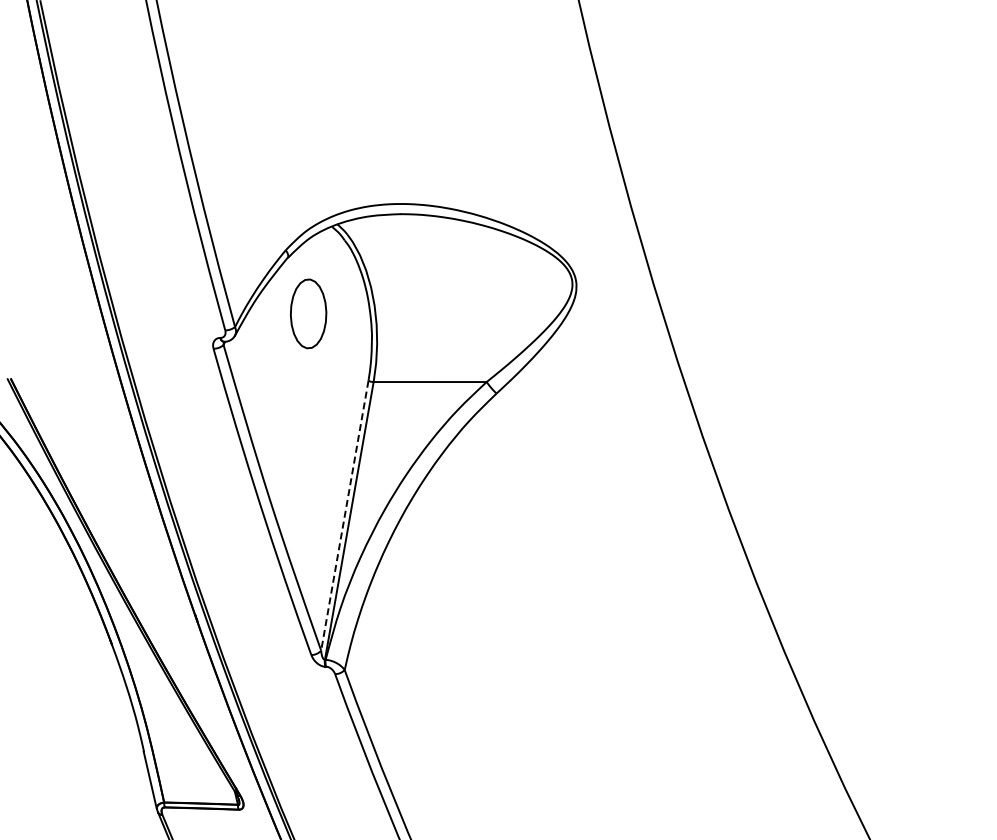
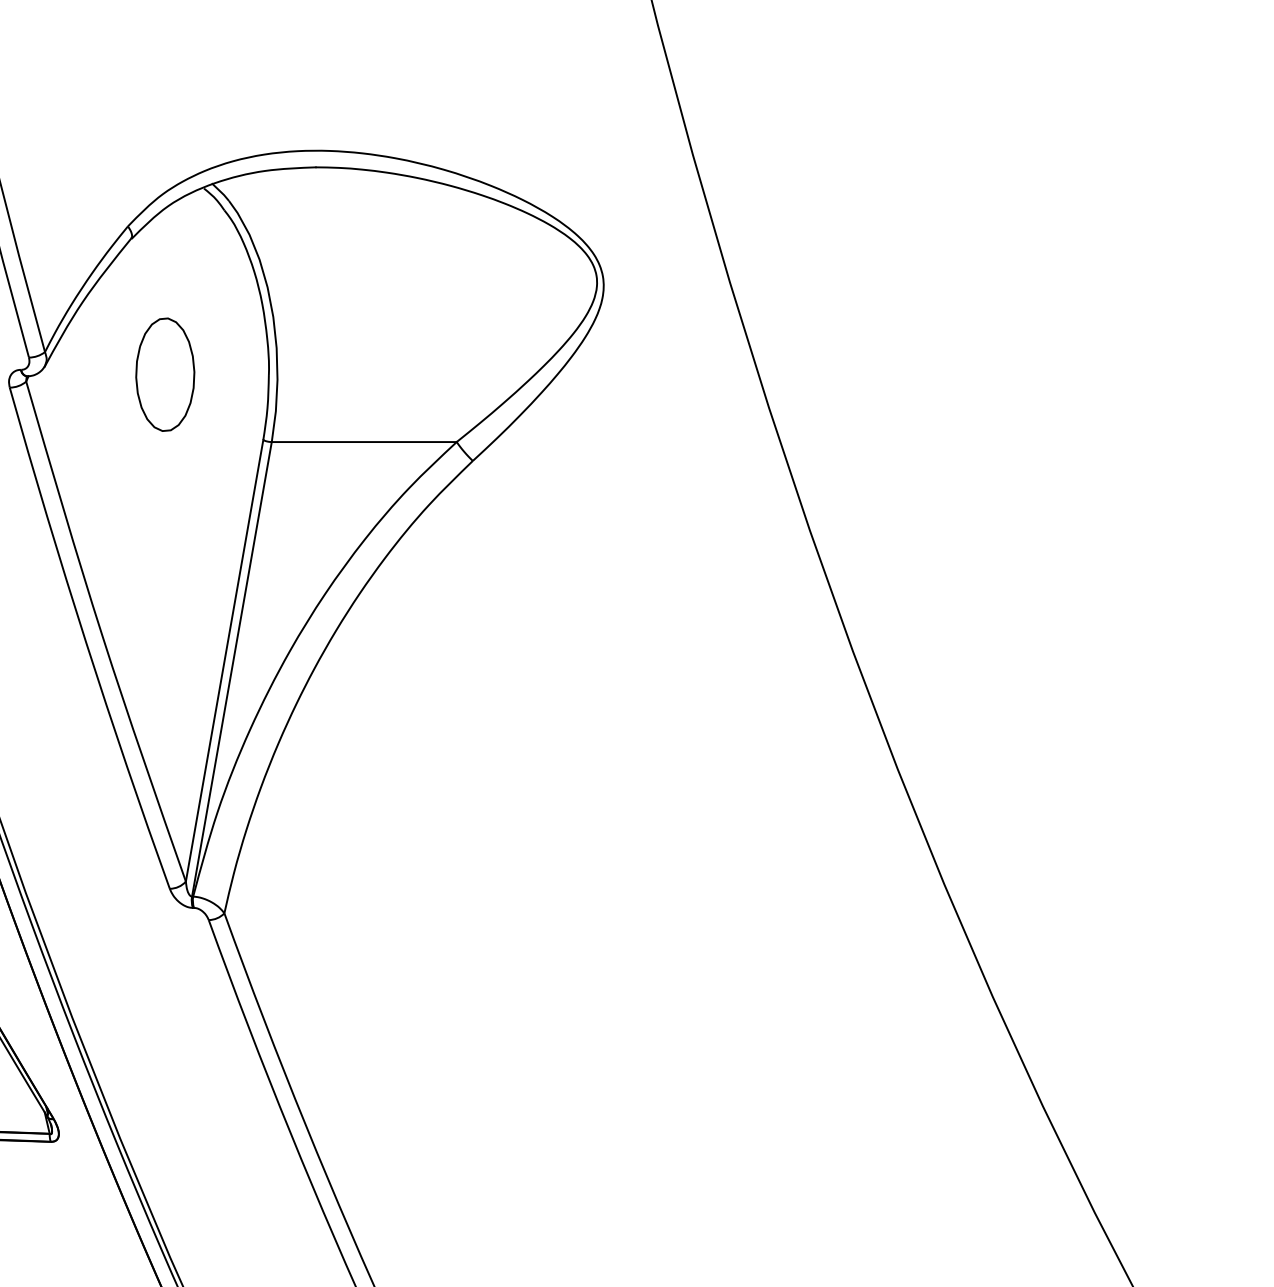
part: (308, 313) -> (165, 374), moved
line: (344, 515) -> (224, 660), dashed -> solid

